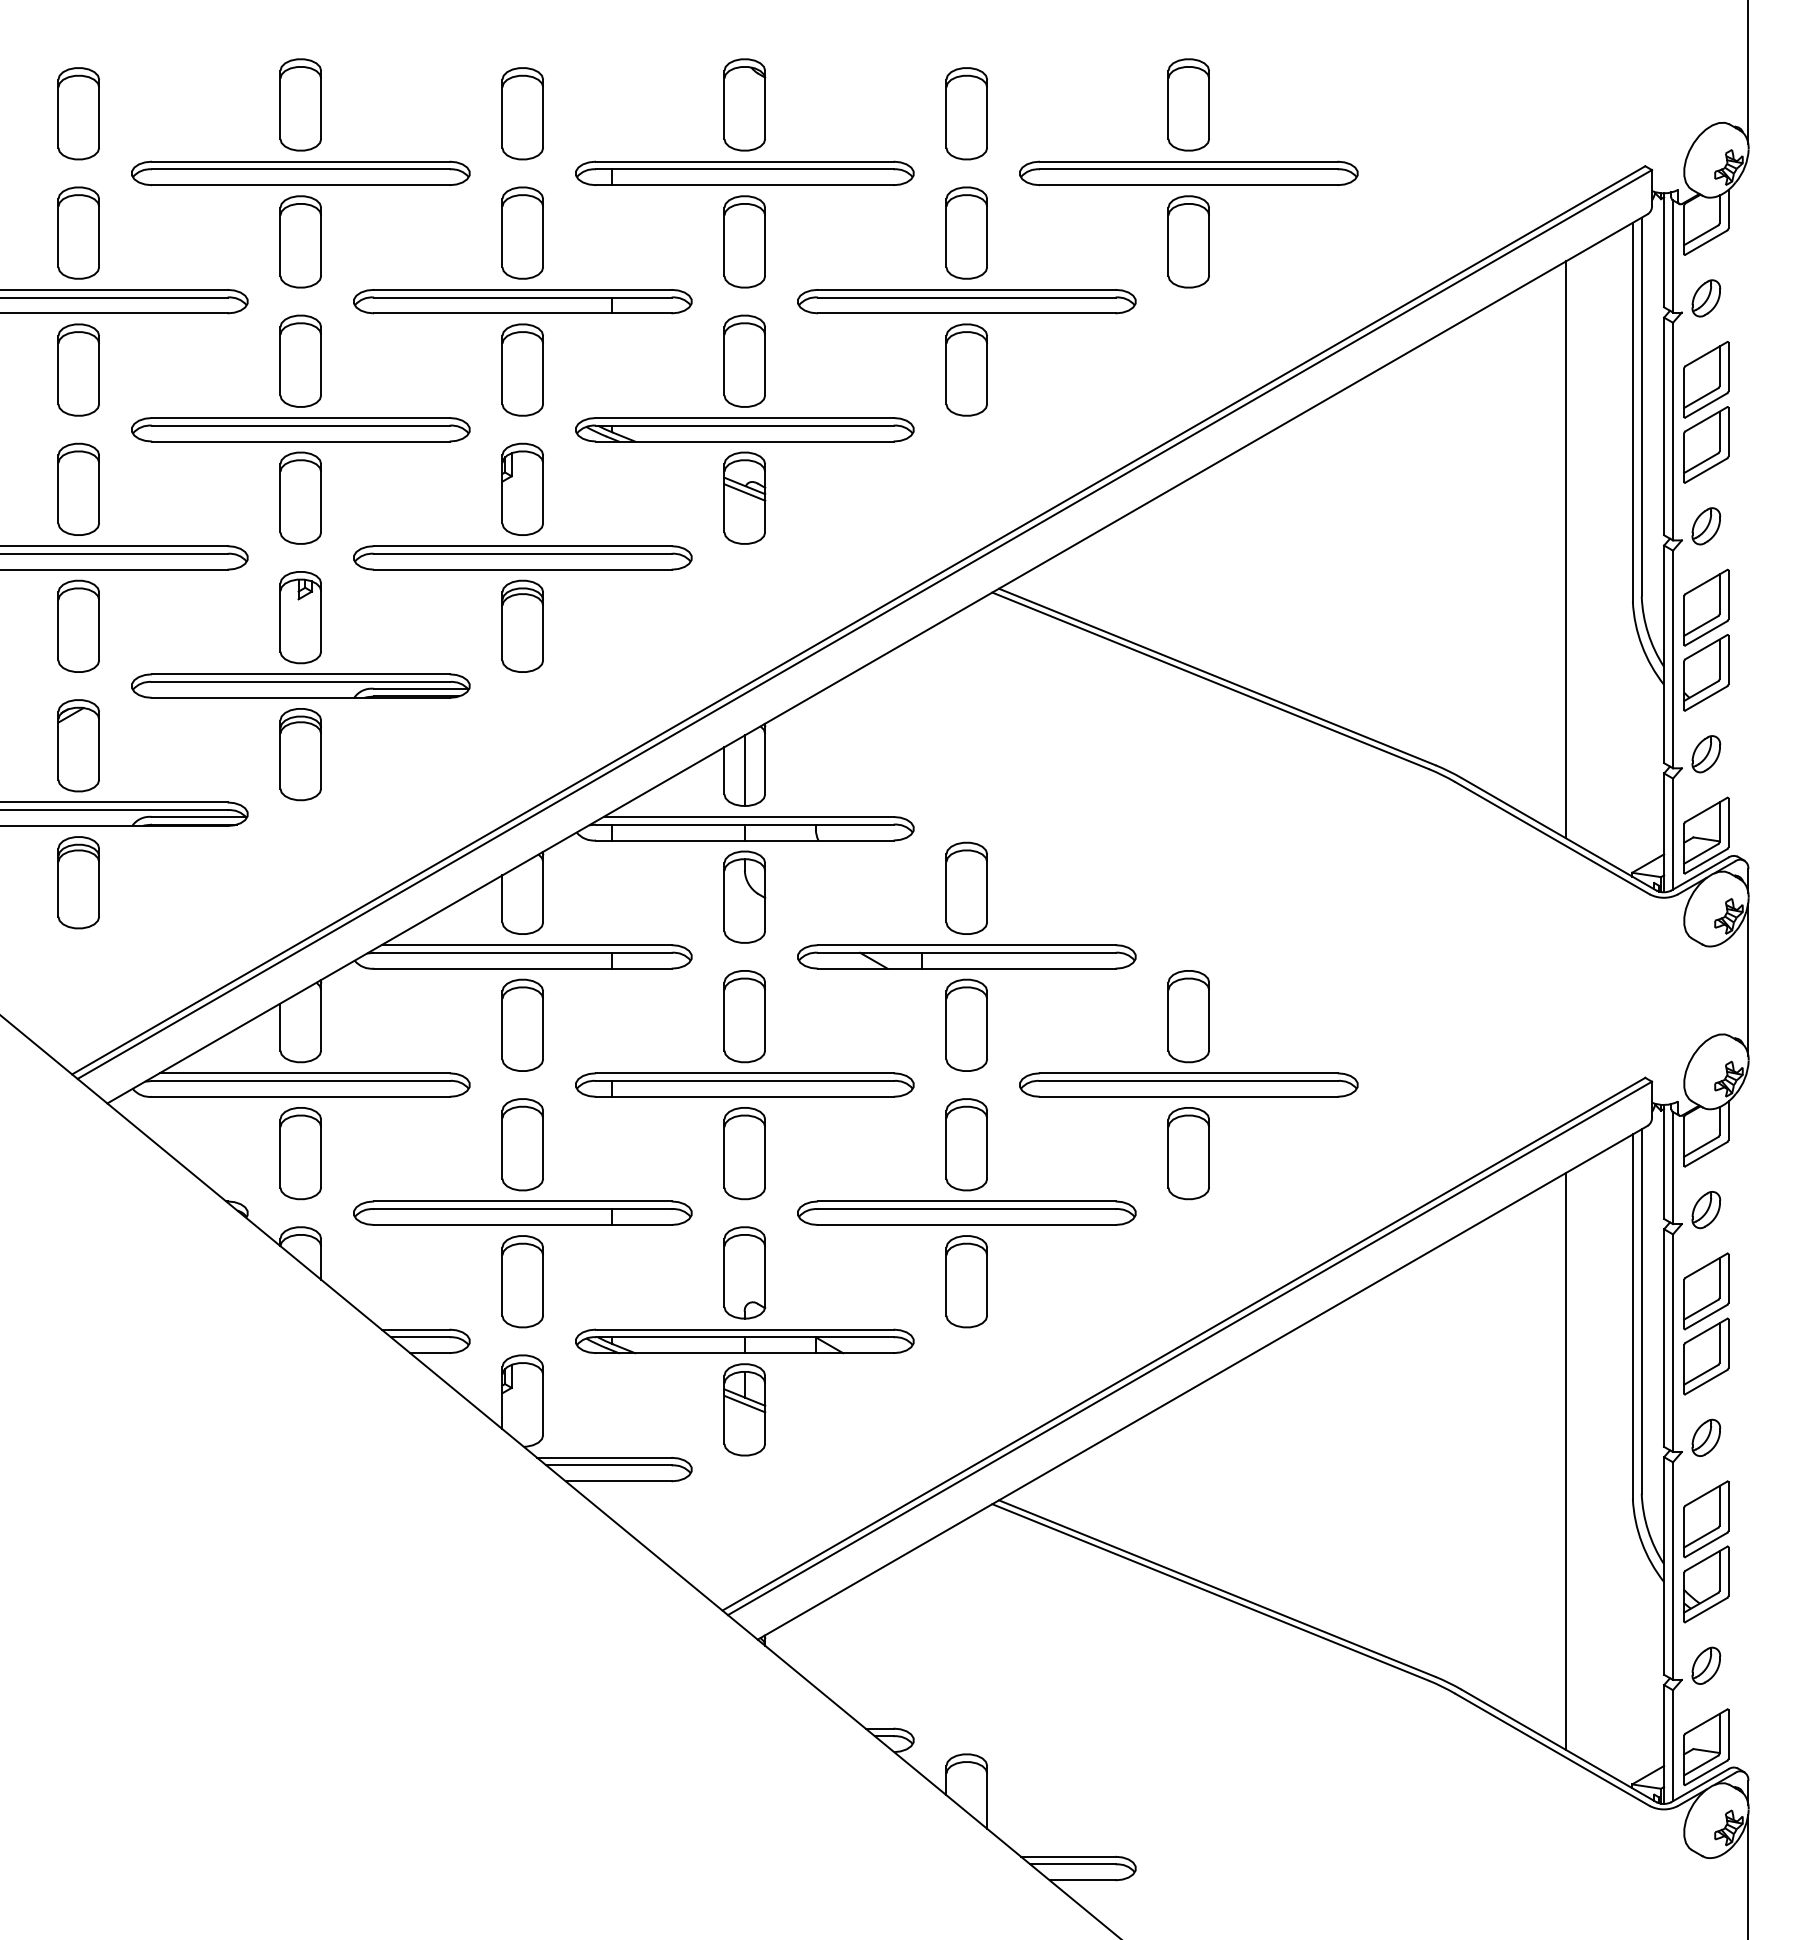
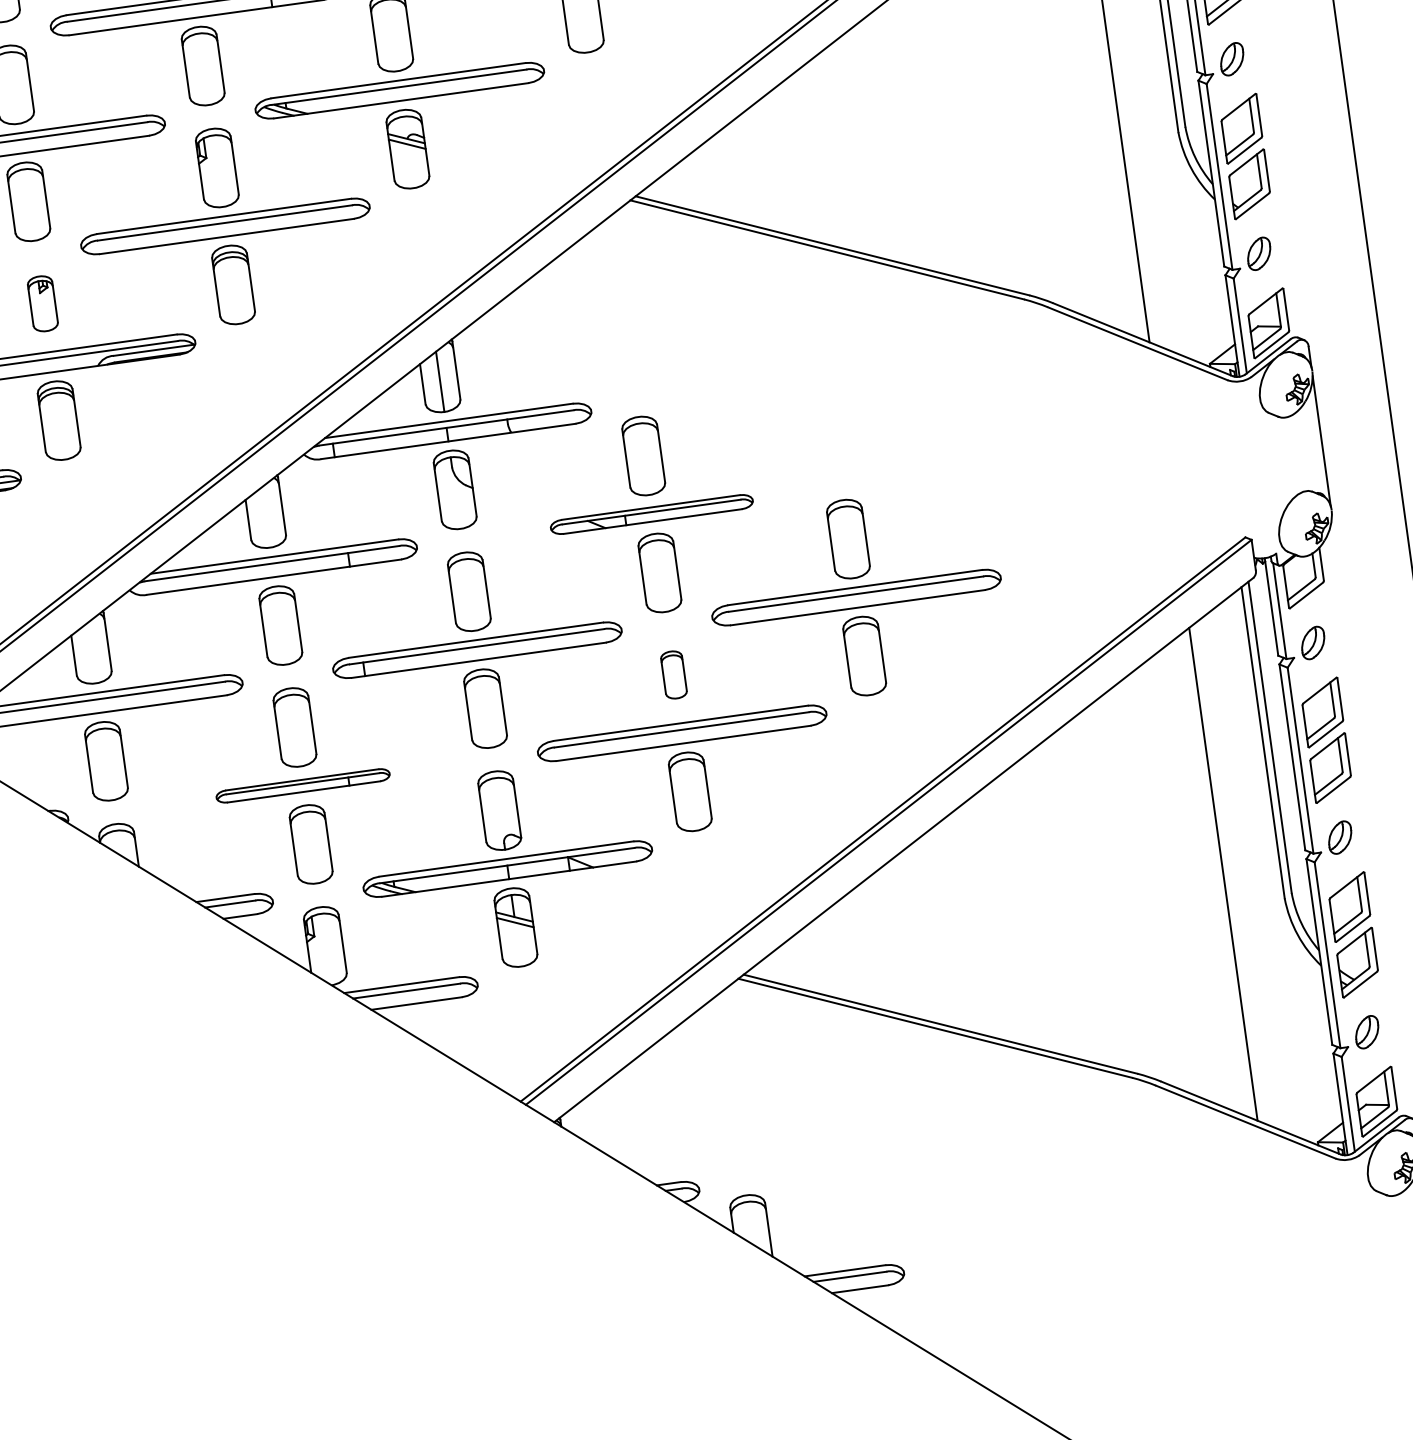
part: (300, 617) -> (42, 303), size x0.7
part: (966, 956) -> (651, 514), size x0.7
part: (966, 1144) -> (673, 674), size x0.6
part: (522, 1212) -> (302, 785), size x0.6

